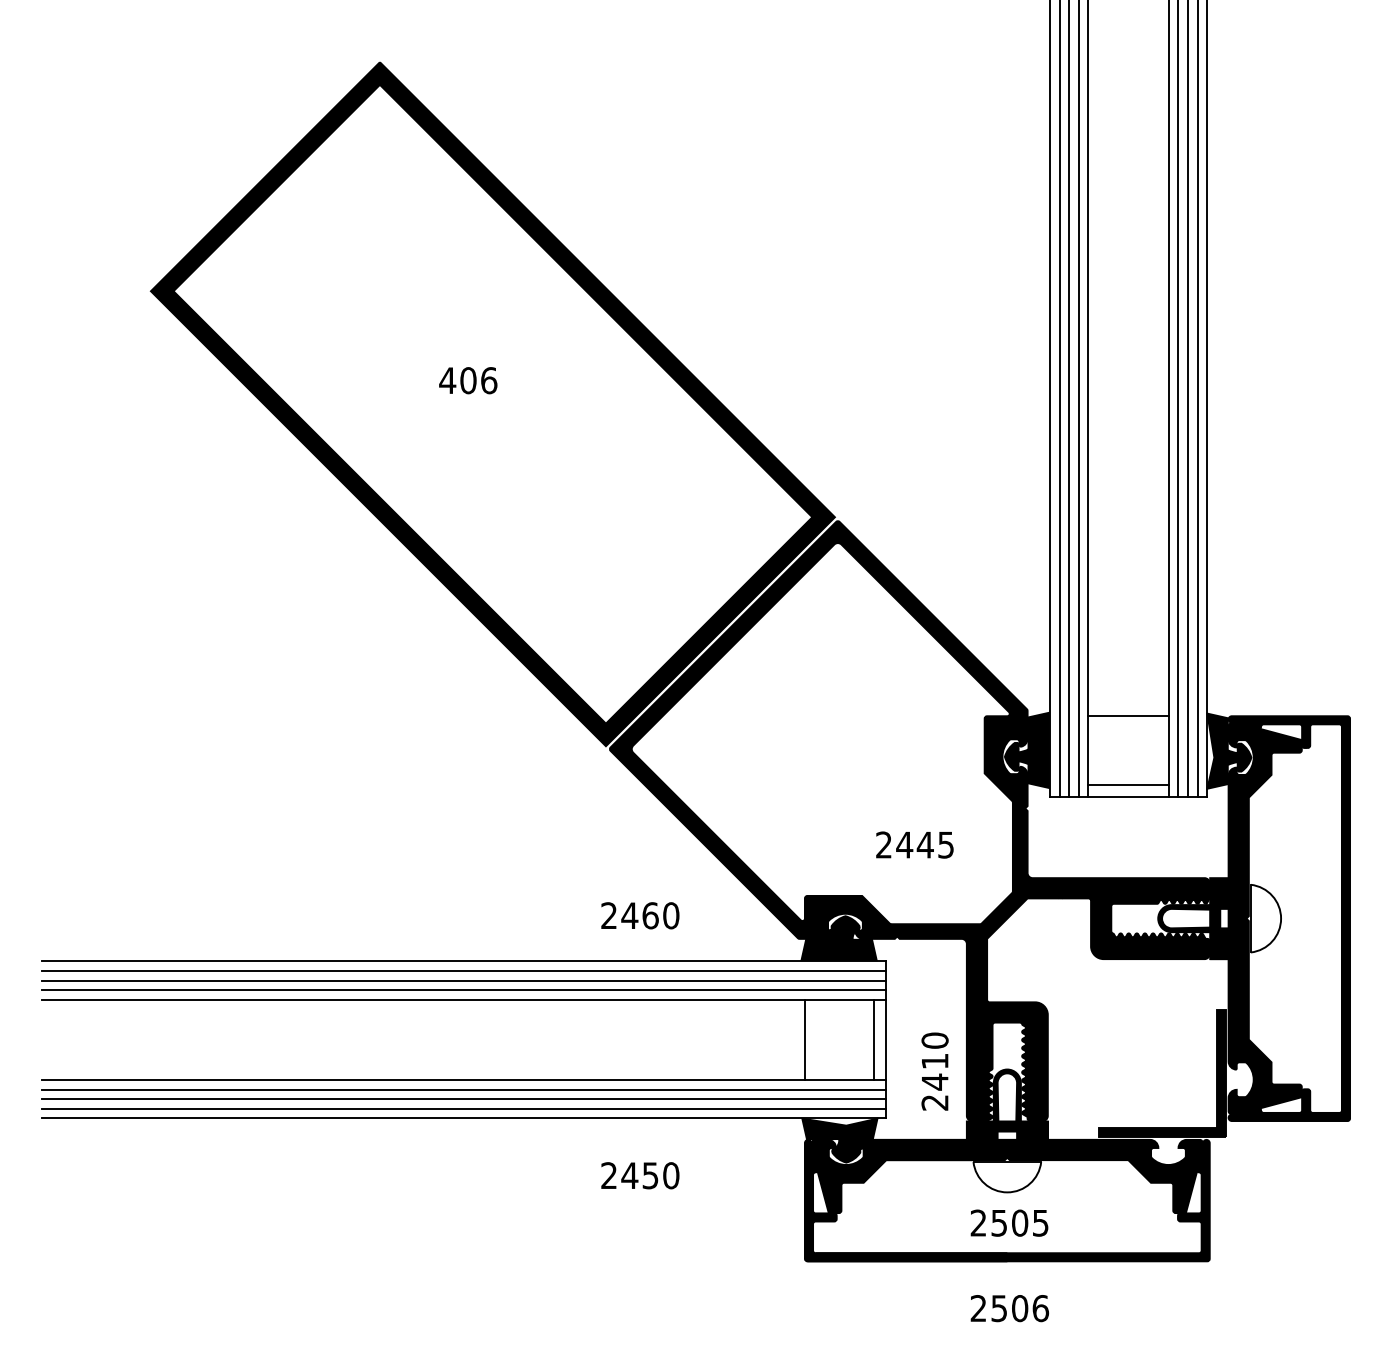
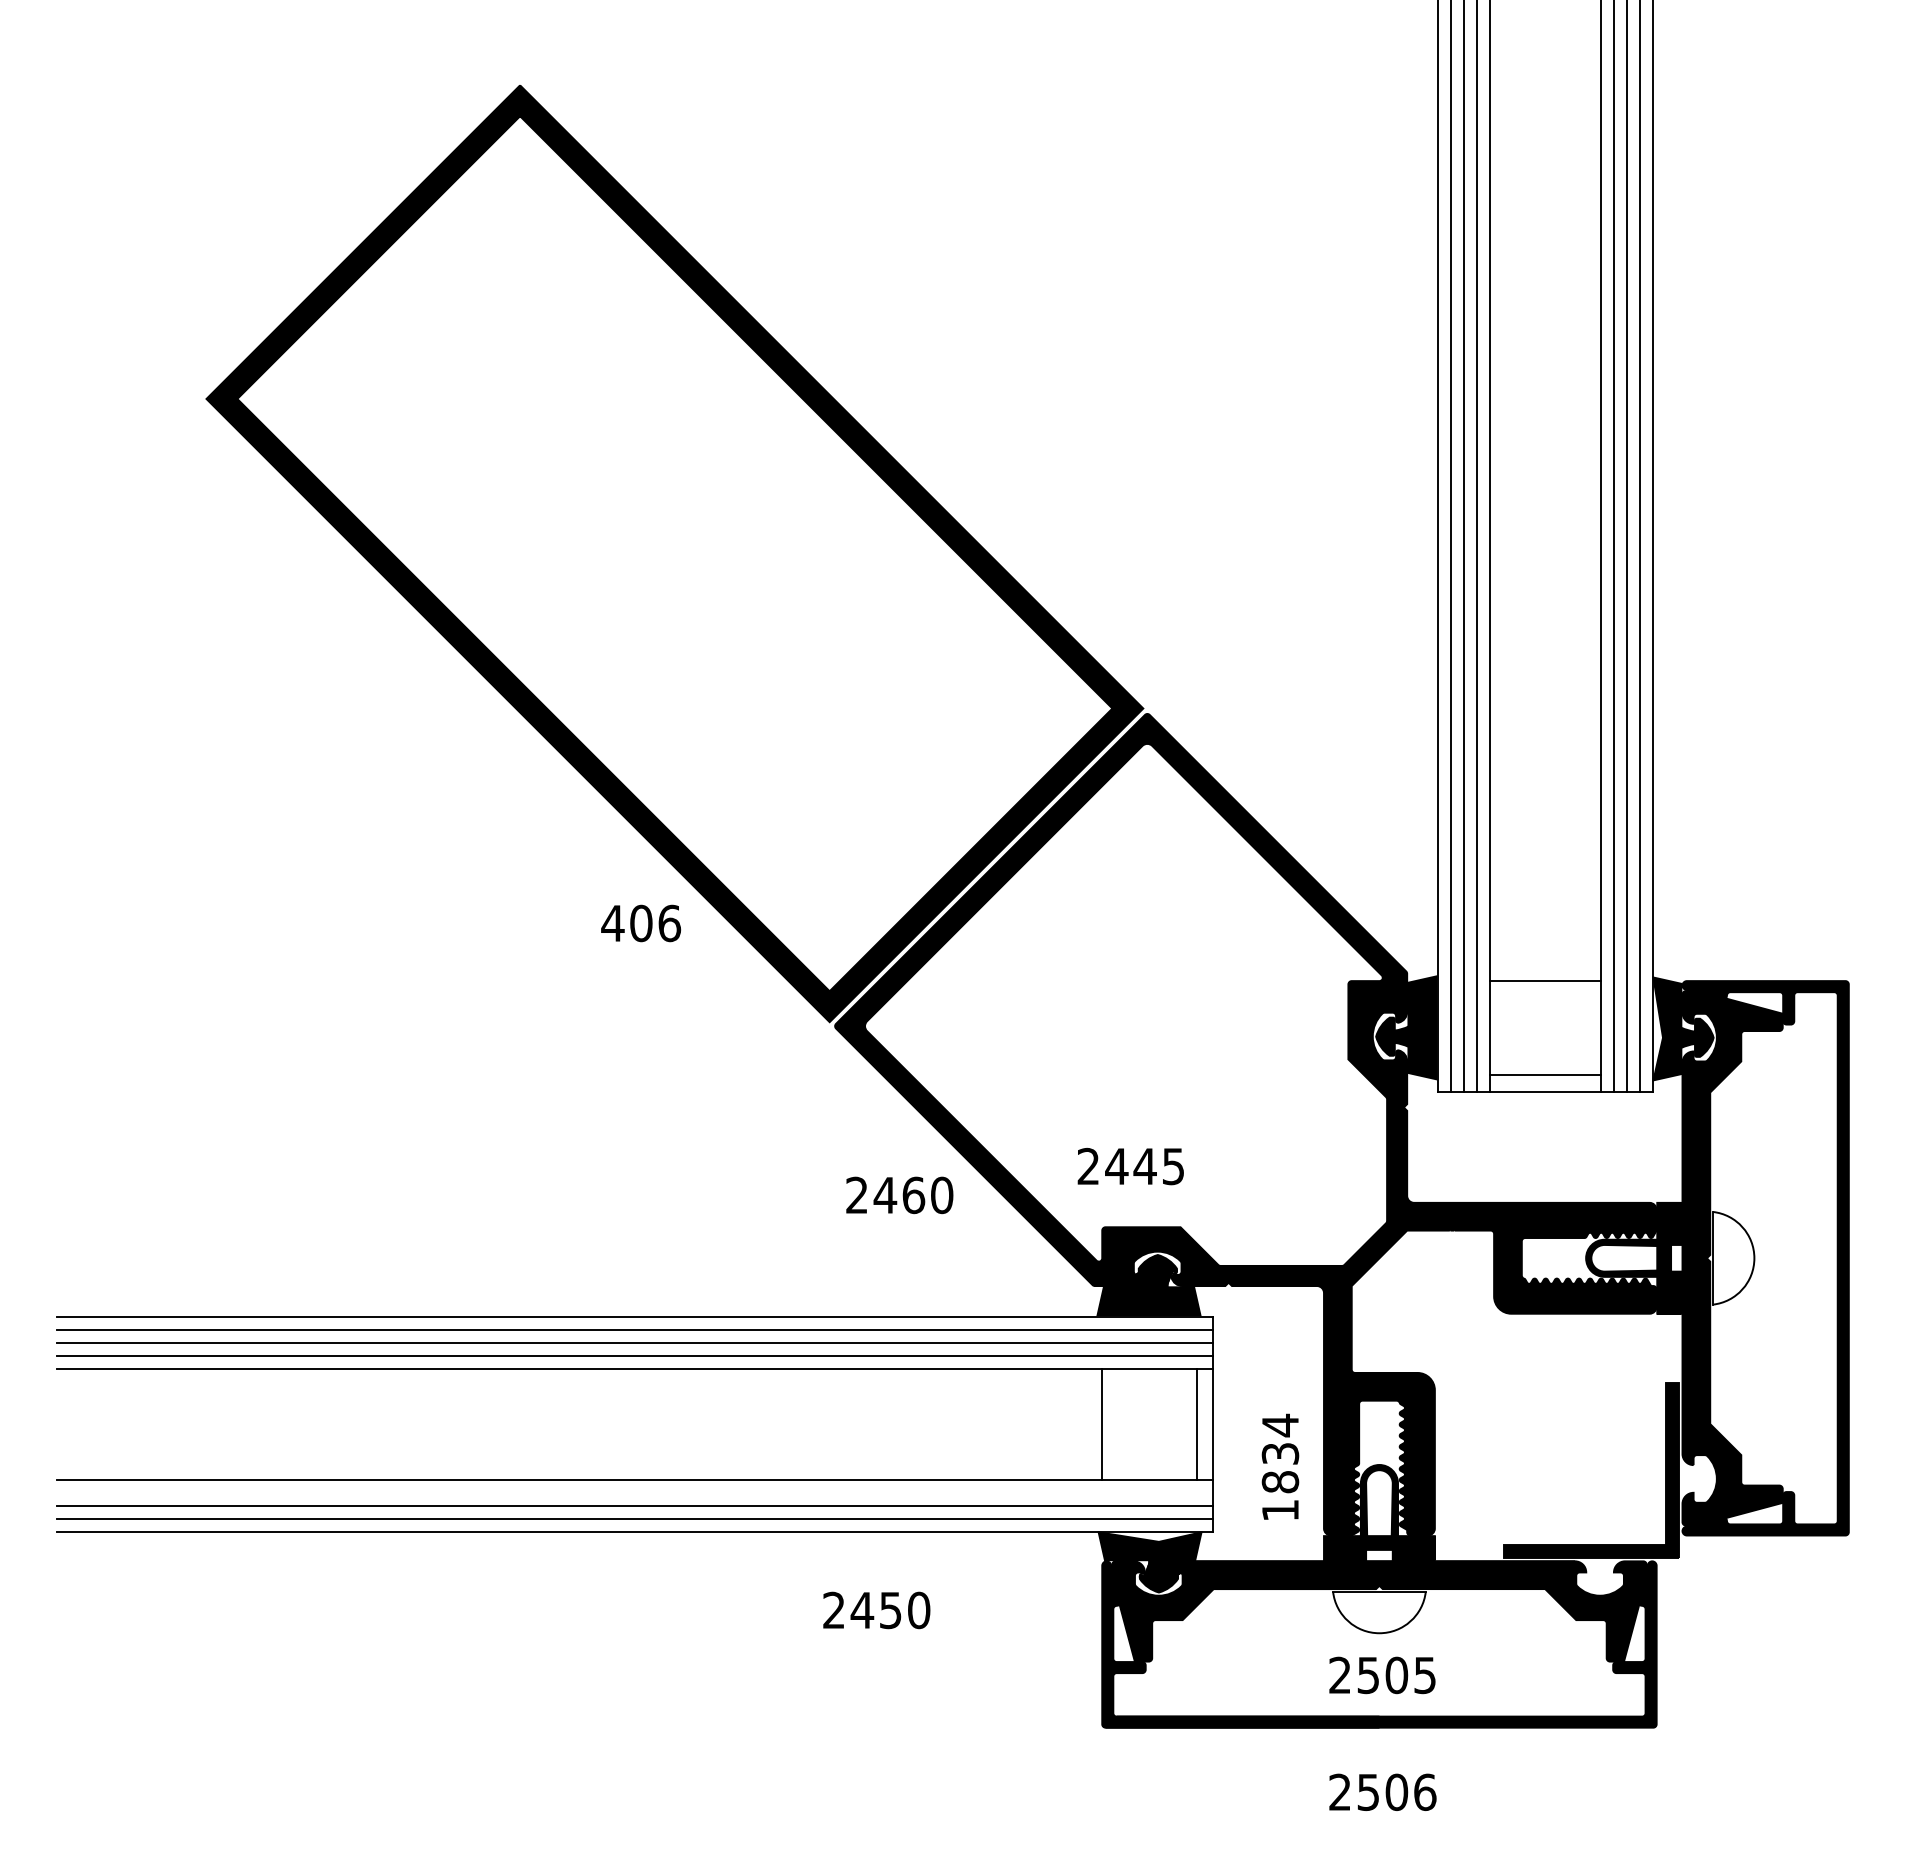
text: (468, 380) -> (641, 923), moved
text: (914, 845) -> (1130, 1166), moved
text: (640, 915) -> (899, 1195), moved
text: (935, 1071) -> (1280, 1467), 2410 -> 1834
line: (464, 1089) -> (635, 1492), removed

